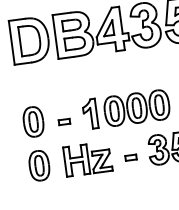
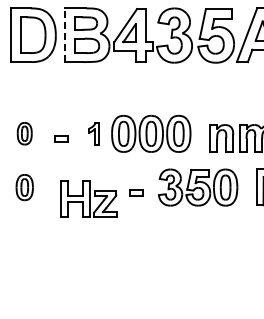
line: (55, 37) -> (64, 35), solid -> dashed
part: (89, 114) -> (93, 133), size x0.6
part: (33, 121) -> (24, 133), size x0.6
part: (87, 158) -> (88, 198), moved
part: (39, 165) -> (24, 187), size x0.7

